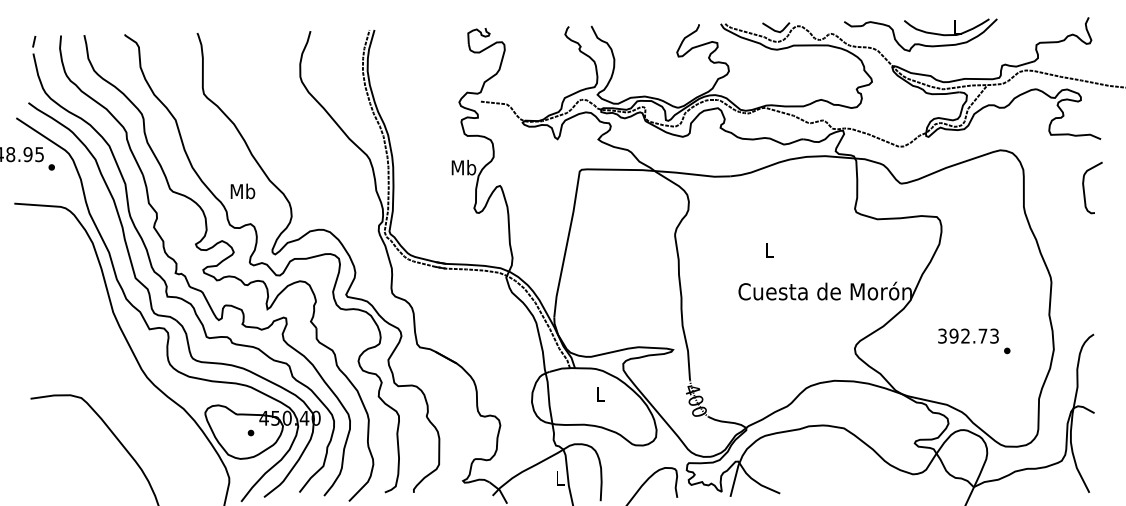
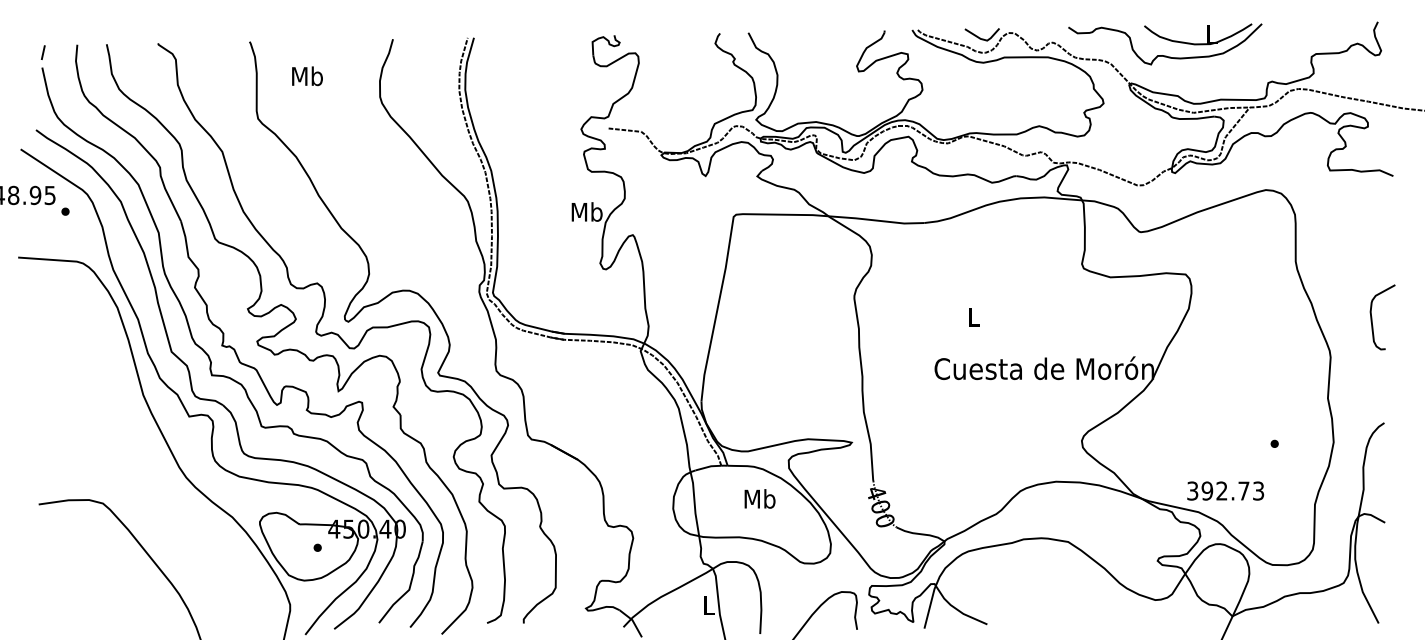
curve: (1084, 187) -> (1372, 316), moved
text: (242, 191) -> (306, 76), moved
text: (968, 335) -> (1225, 490), moved
text: (600, 394) -> (759, 499), L -> Mb

